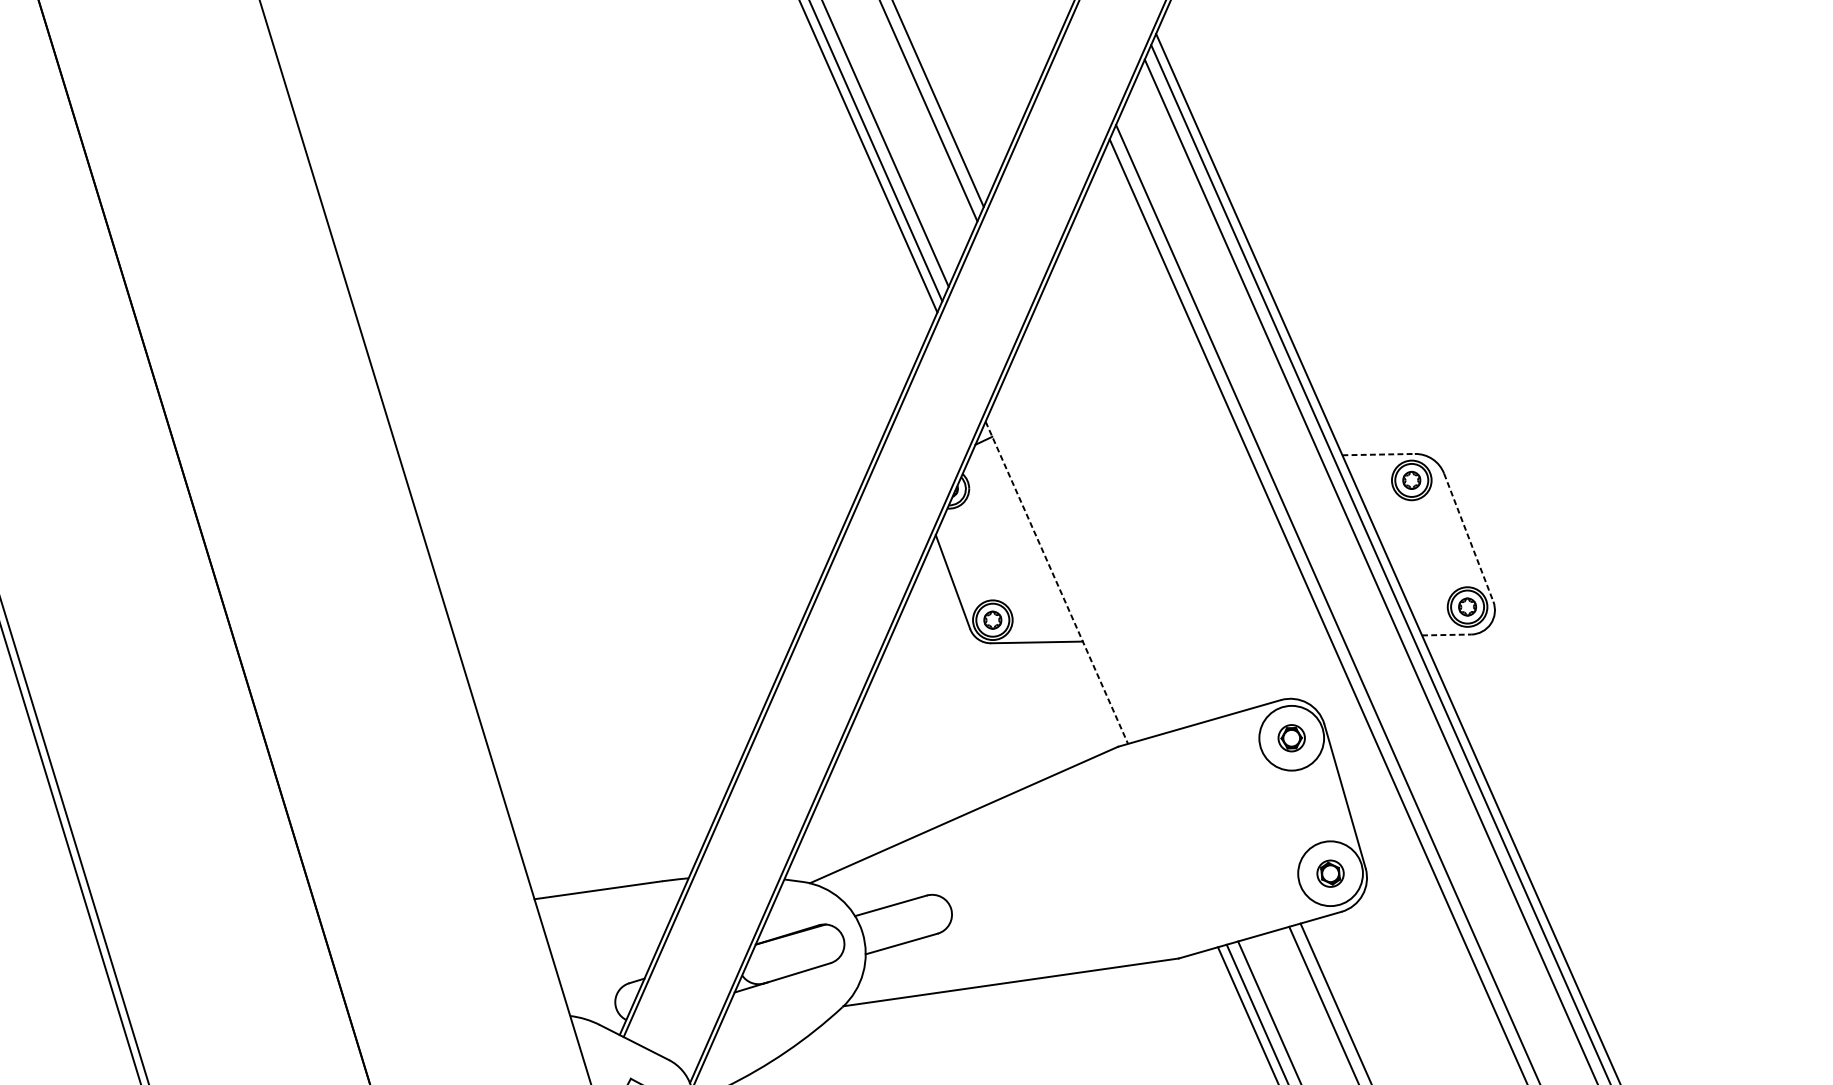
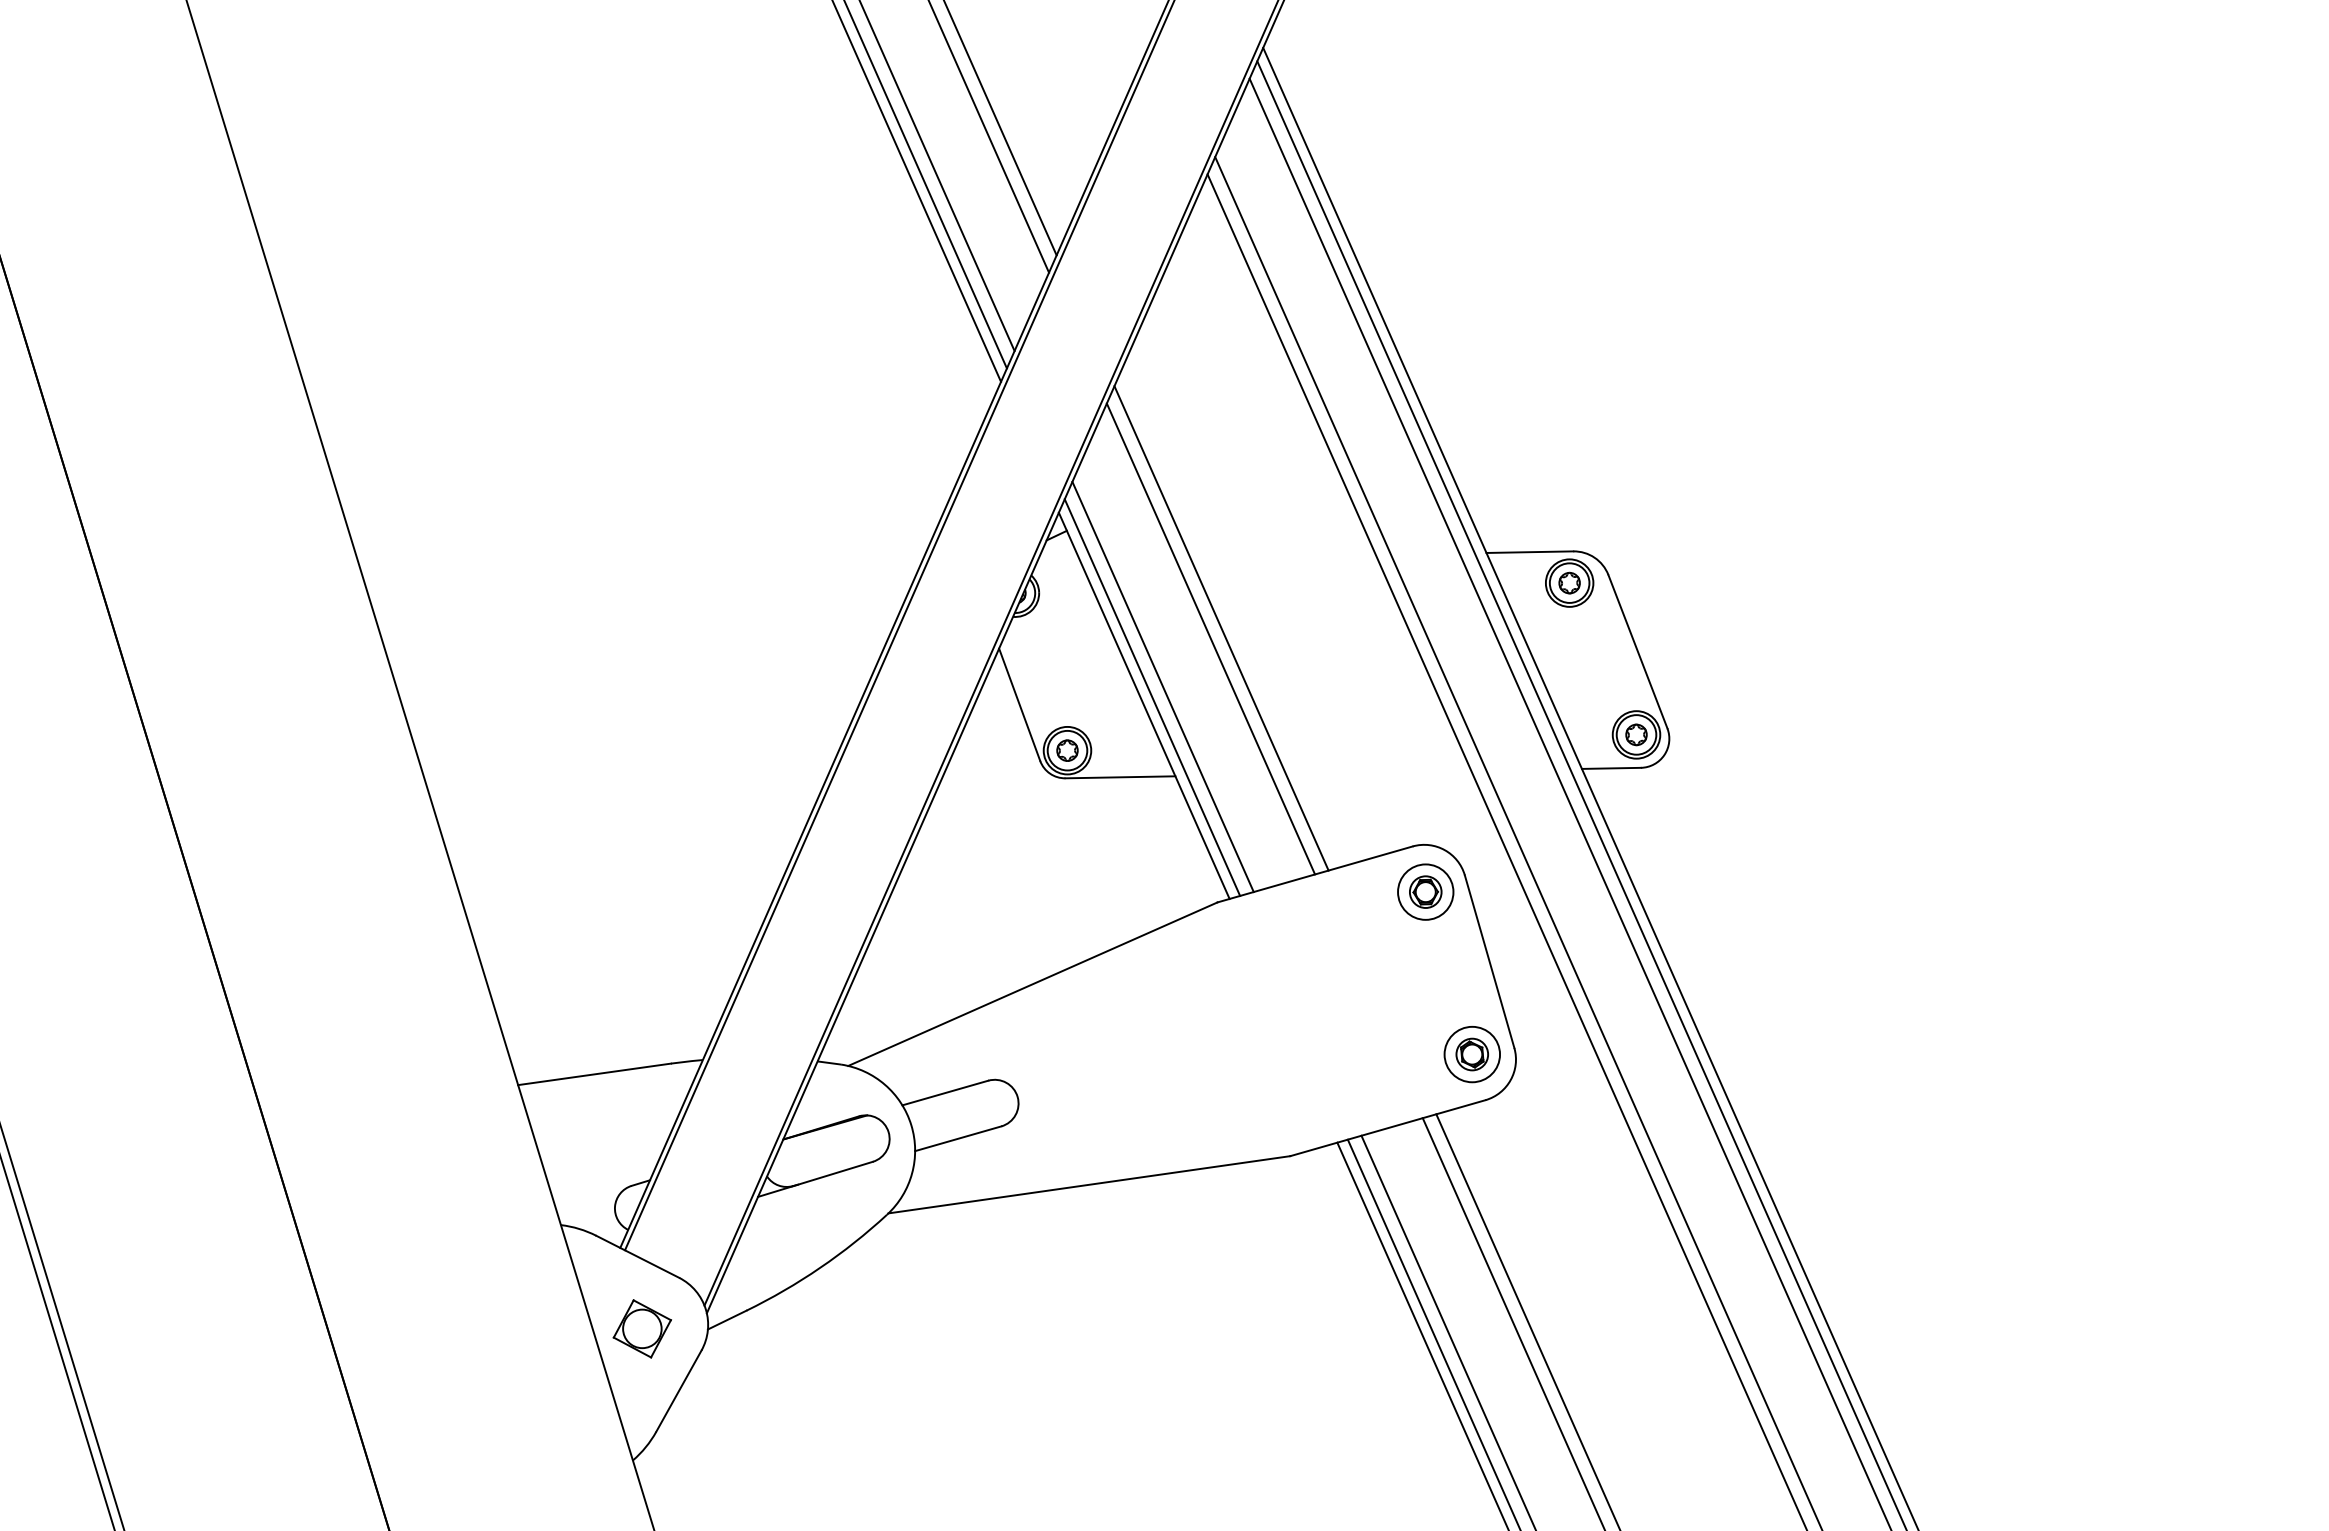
line: (1379, 454) -> (1530, 552), dashed -> solid
line: (1121, 518) -> (1221, 628), added
line: (1112, 526) -> (1210, 638), added
line: (1469, 538) -> (1638, 652), dashed -> solid
line: (1072, 566) -> (1162, 686), added
line: (1063, 575) -> (1152, 697), added
line: (1057, 583) -> (1144, 706), dashed -> solid
line: (1446, 635) -> (1611, 768), dashed -> solid
circle: (1291, 737) -> (1425, 891), size x0.71
circle: (1330, 873) -> (1472, 1054), size x0.71

